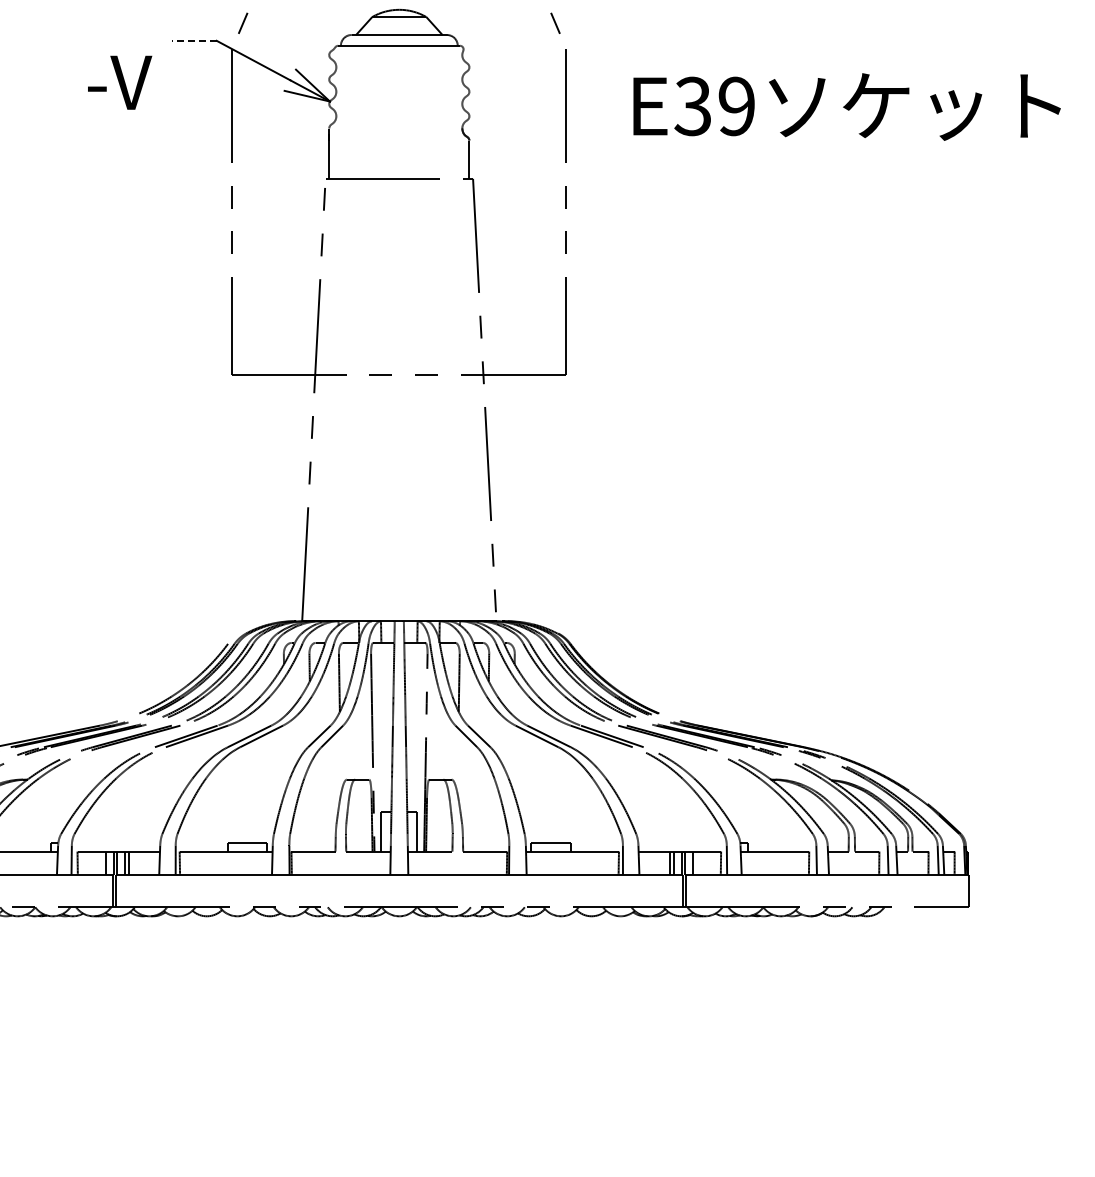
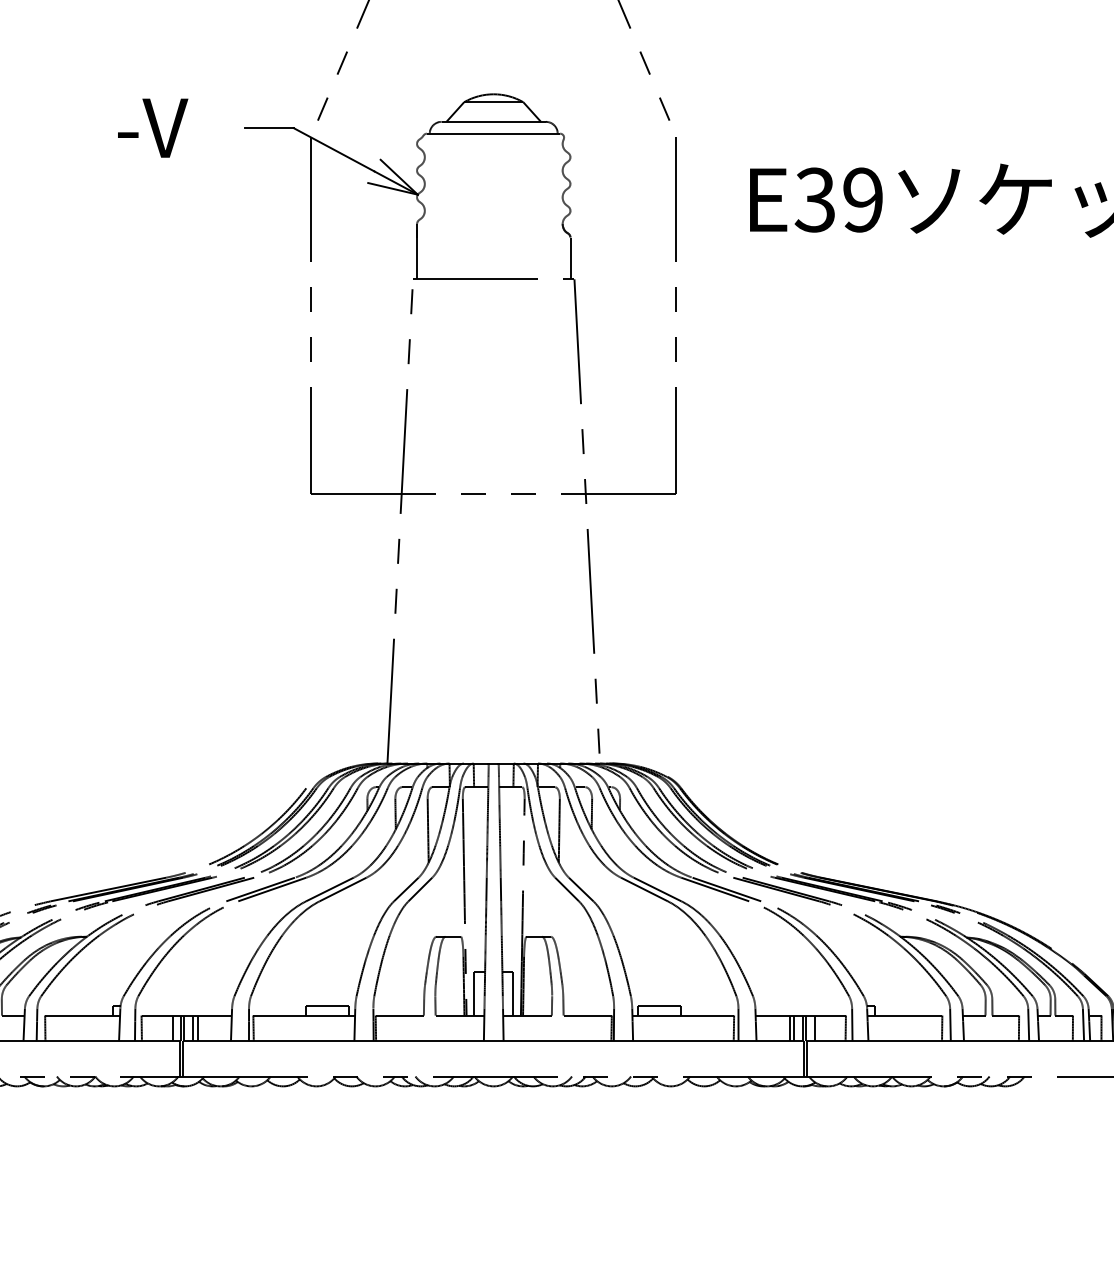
line: (193, 40) -> (268, 127), dashed -> solid
text: (120, 82) -> (153, 127), moved

